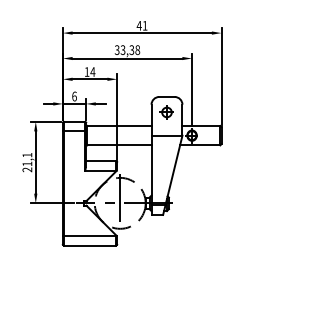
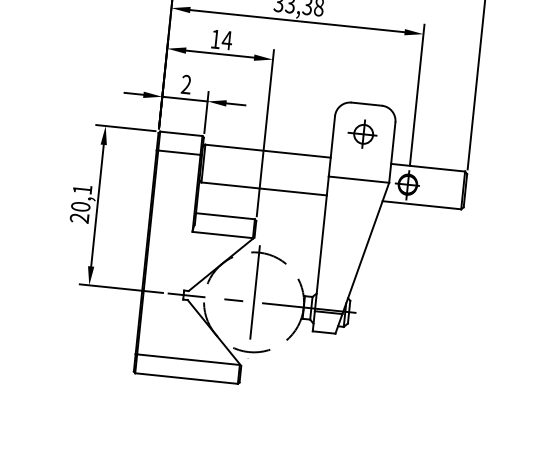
text: (74, 96) -> (186, 84), 6 -> 2
text: (27, 163) -> (81, 205), 21,1 -> 20,1

